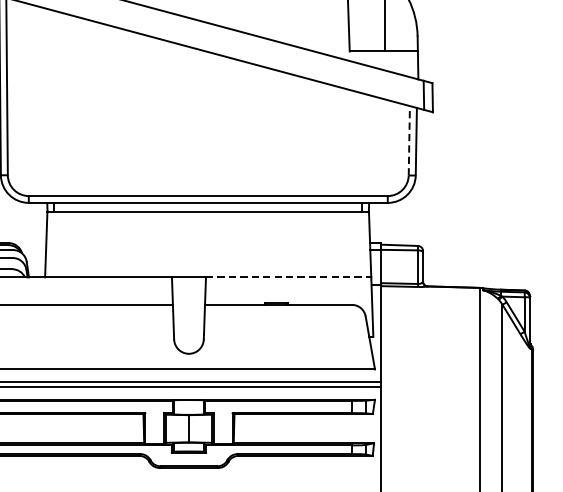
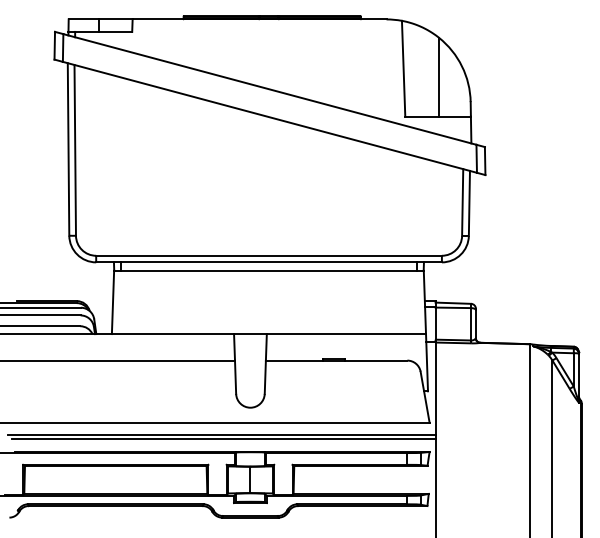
line: (409, 140) -> (462, 202), dashed -> solid
line: (288, 277) -> (346, 334), dashed -> solid

